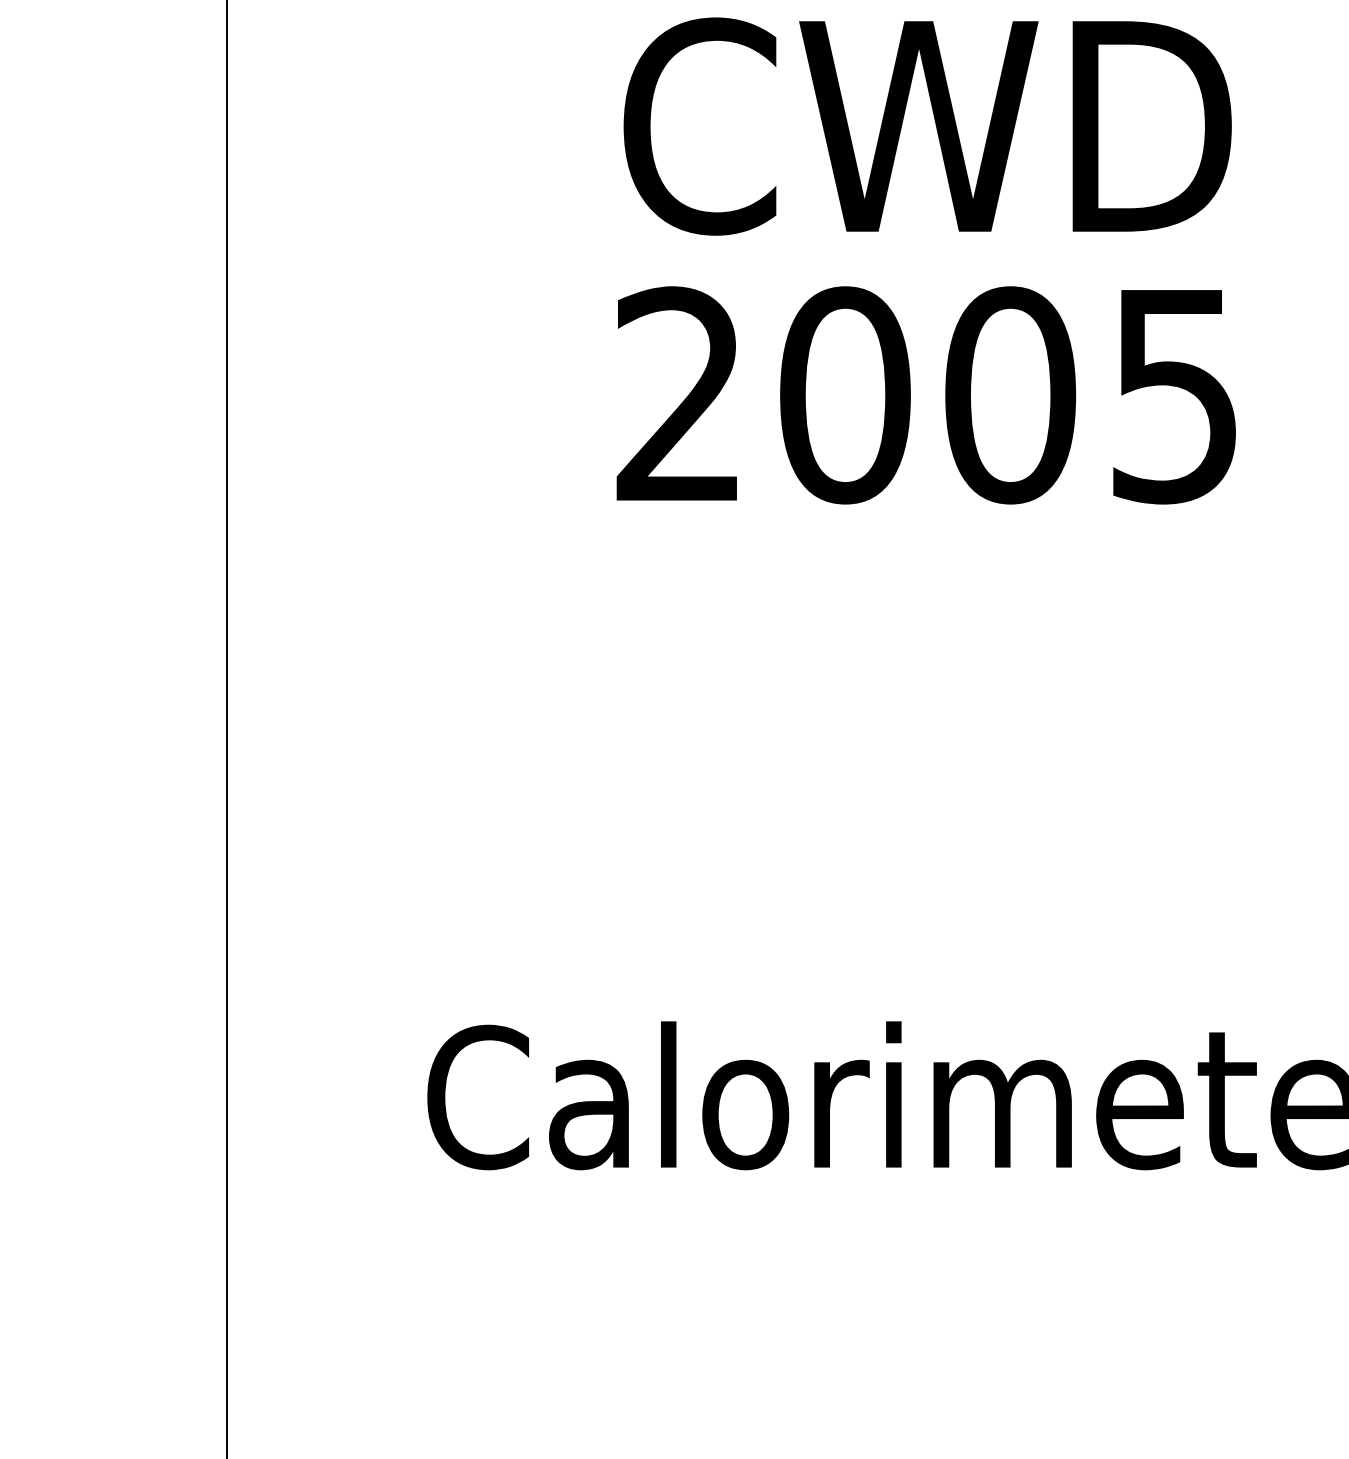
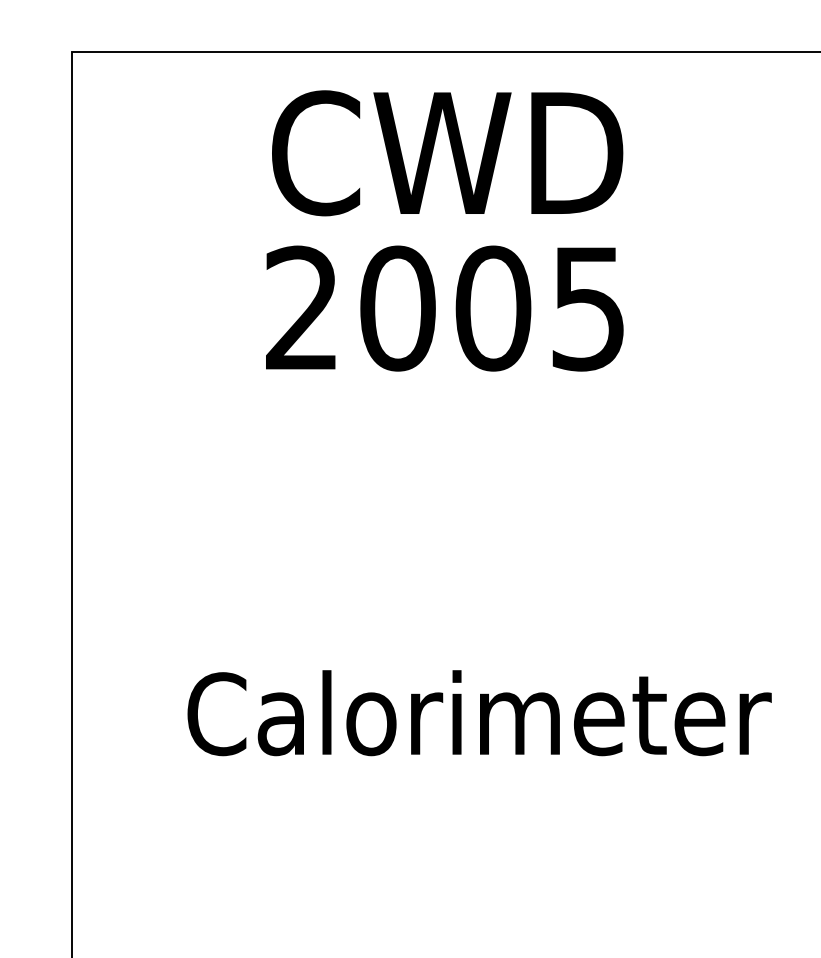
text: (927, 126) -> (447, 153), moved
text: (925, 395) -> (444, 308), moved

